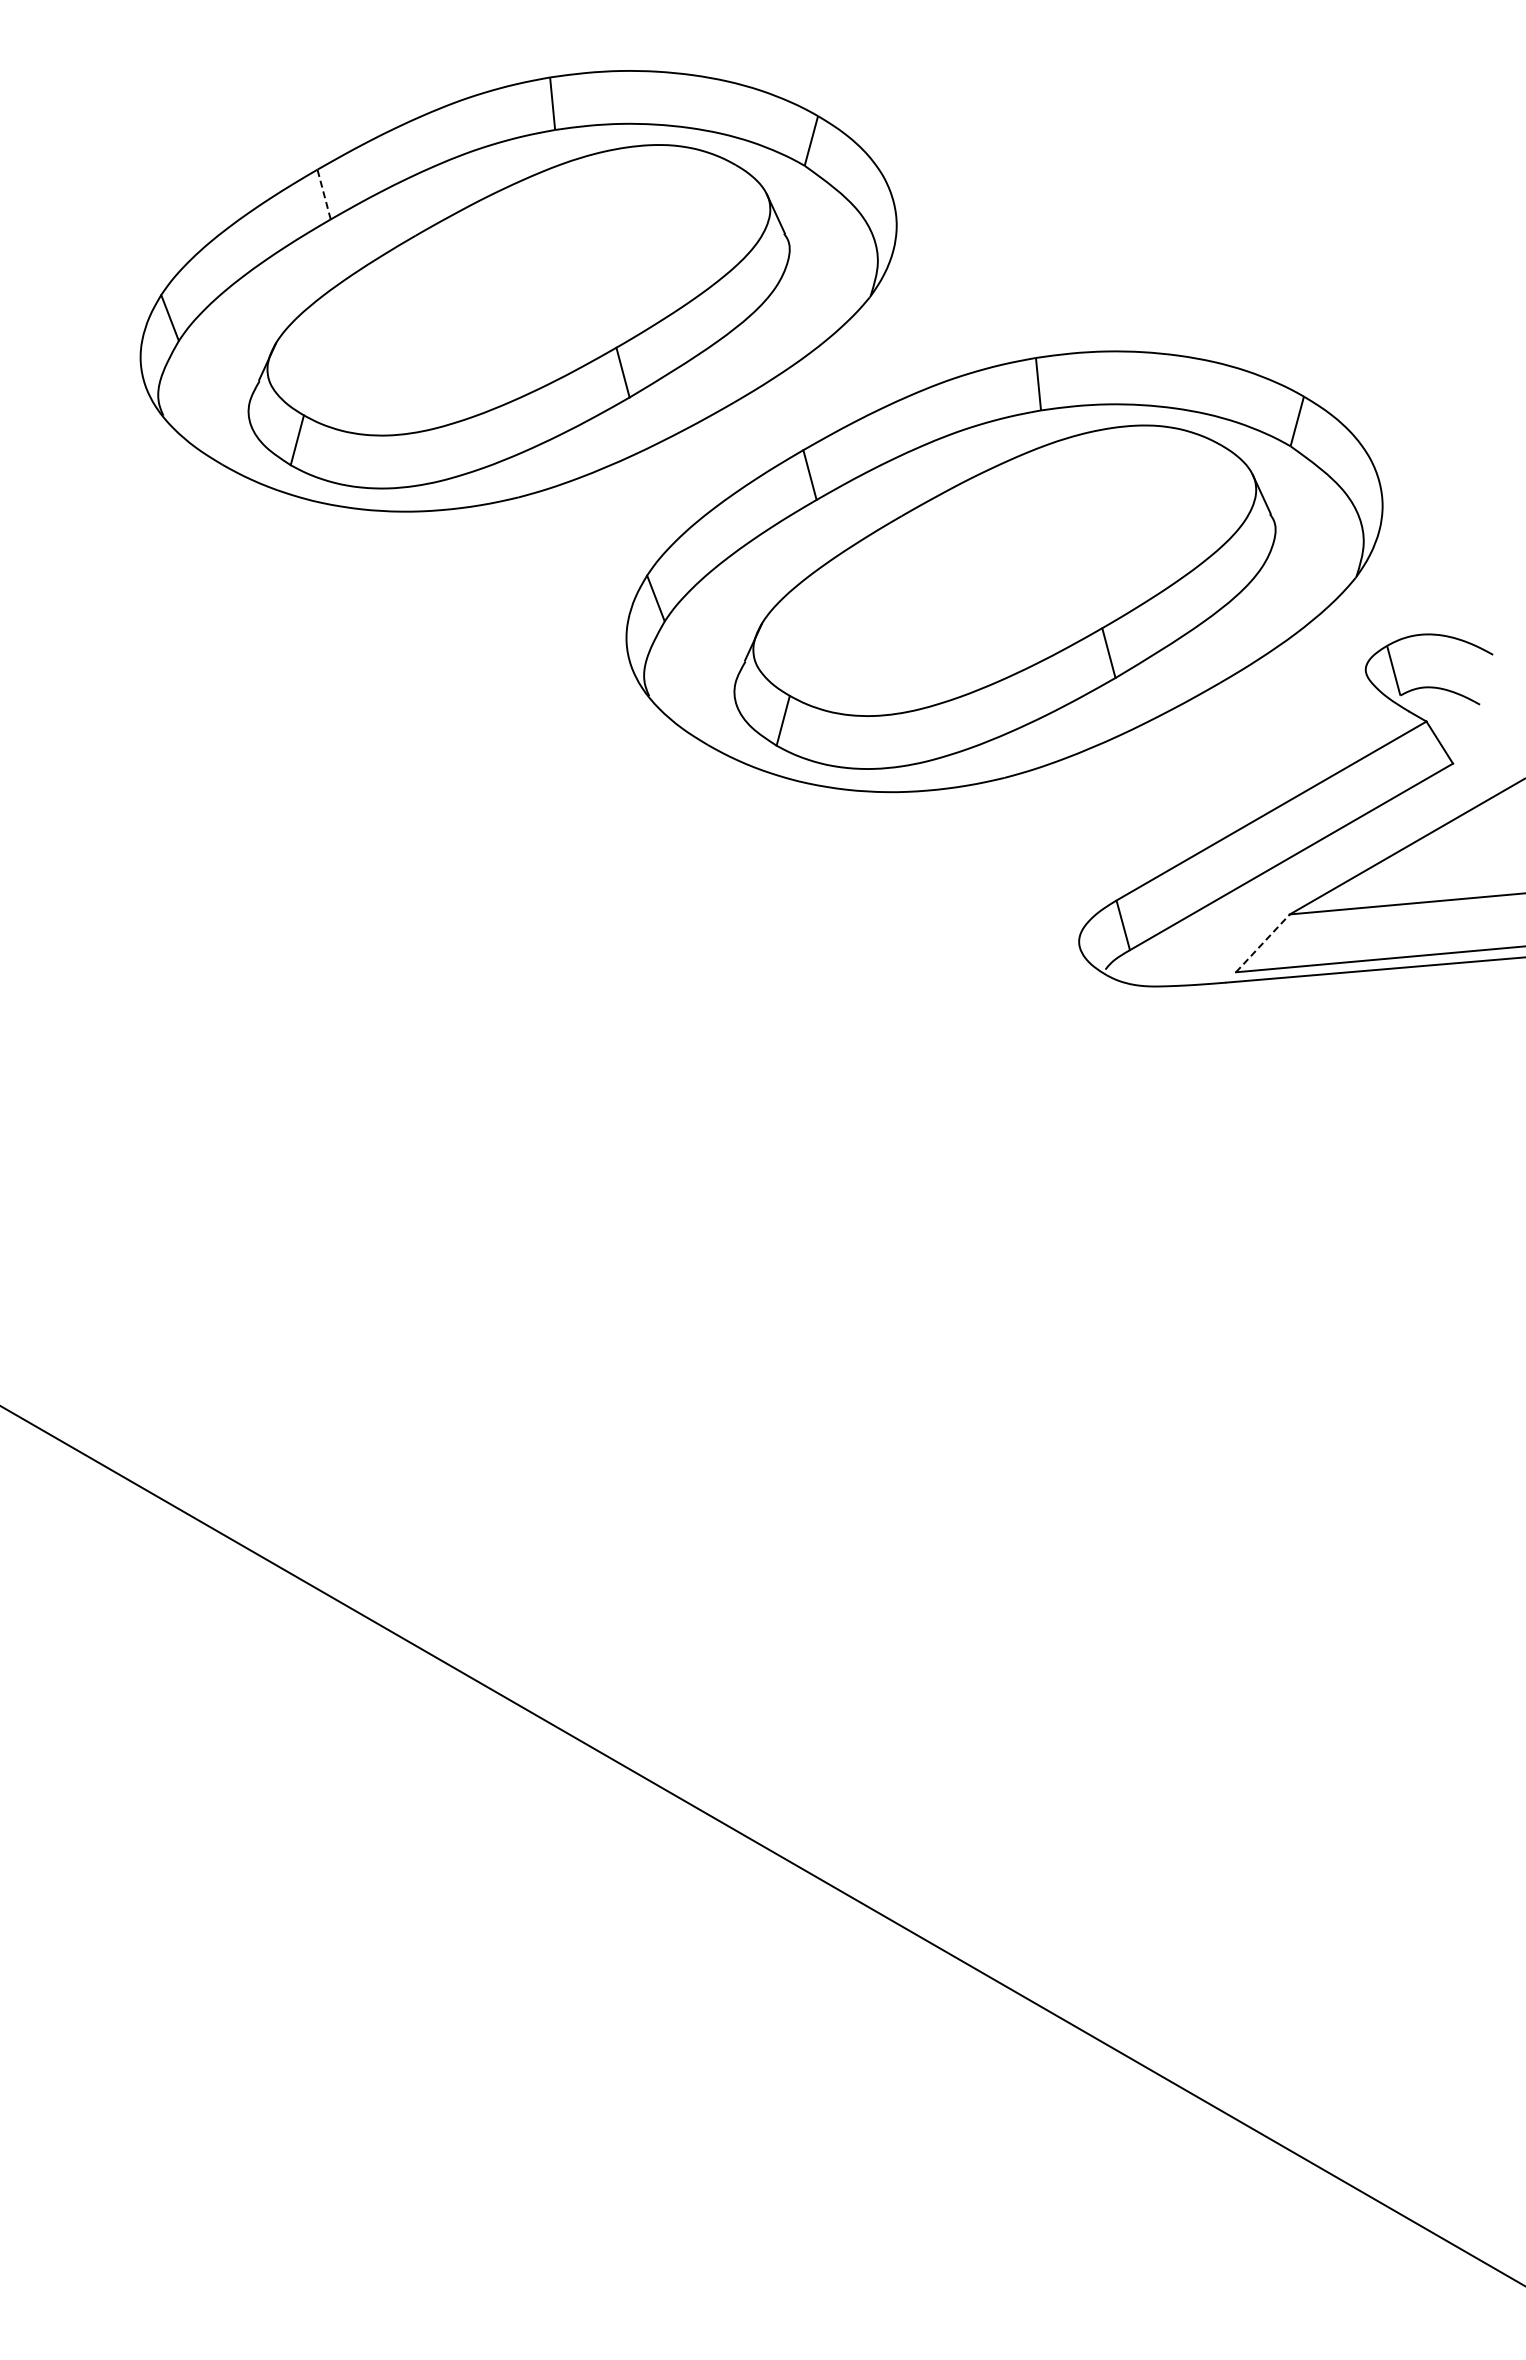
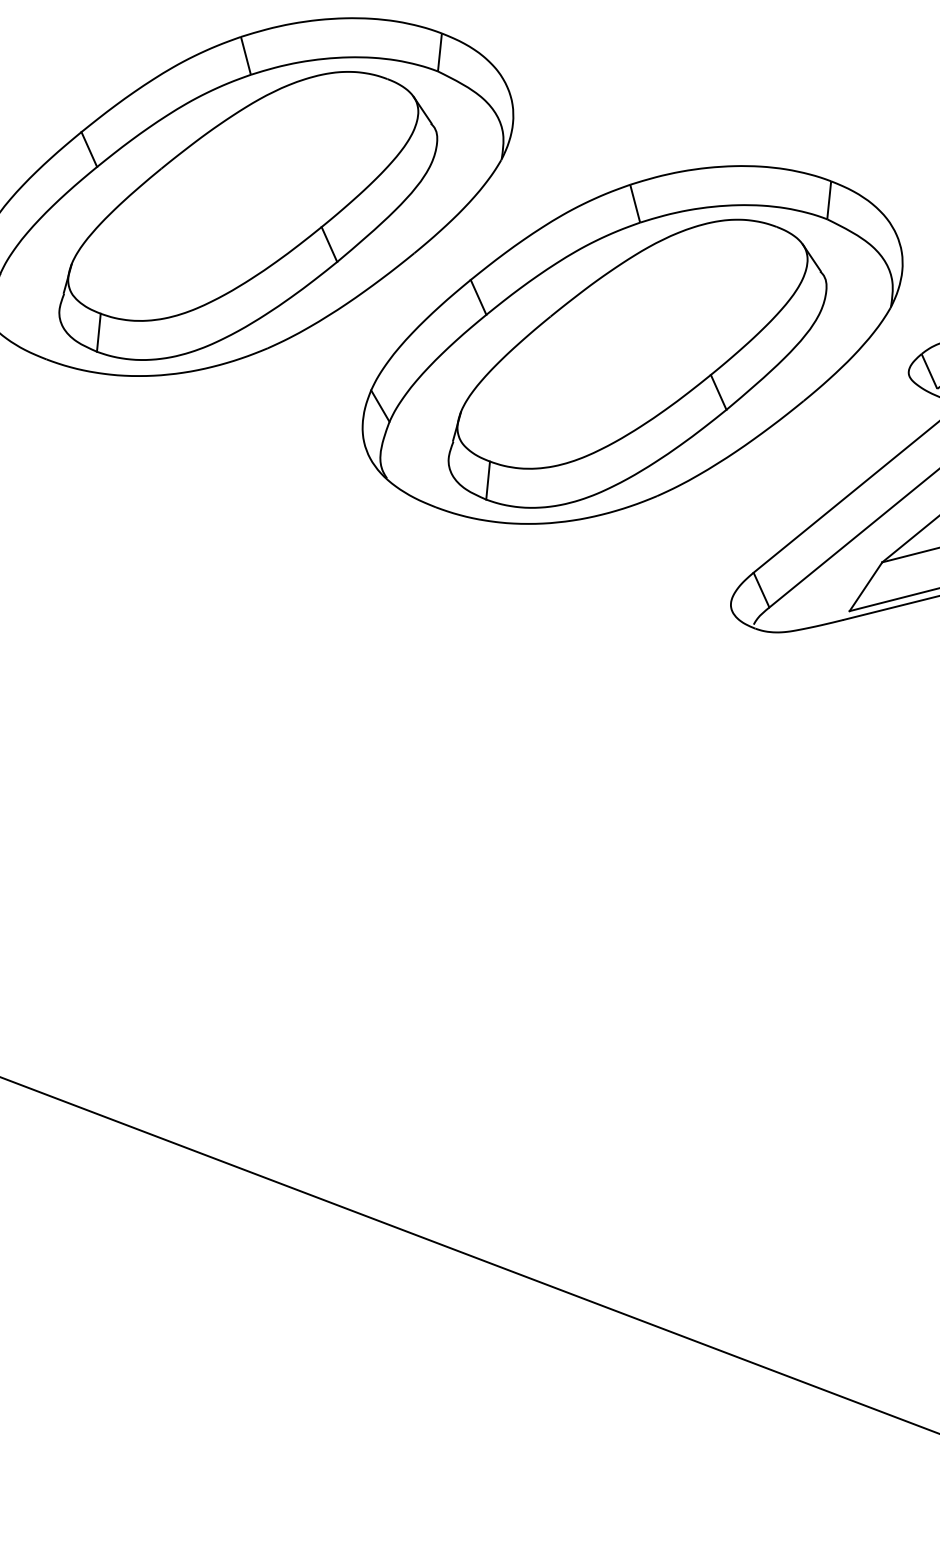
line: (324, 194) -> (89, 149), dashed -> solid
line: (1262, 943) -> (865, 586), dashed -> solid

